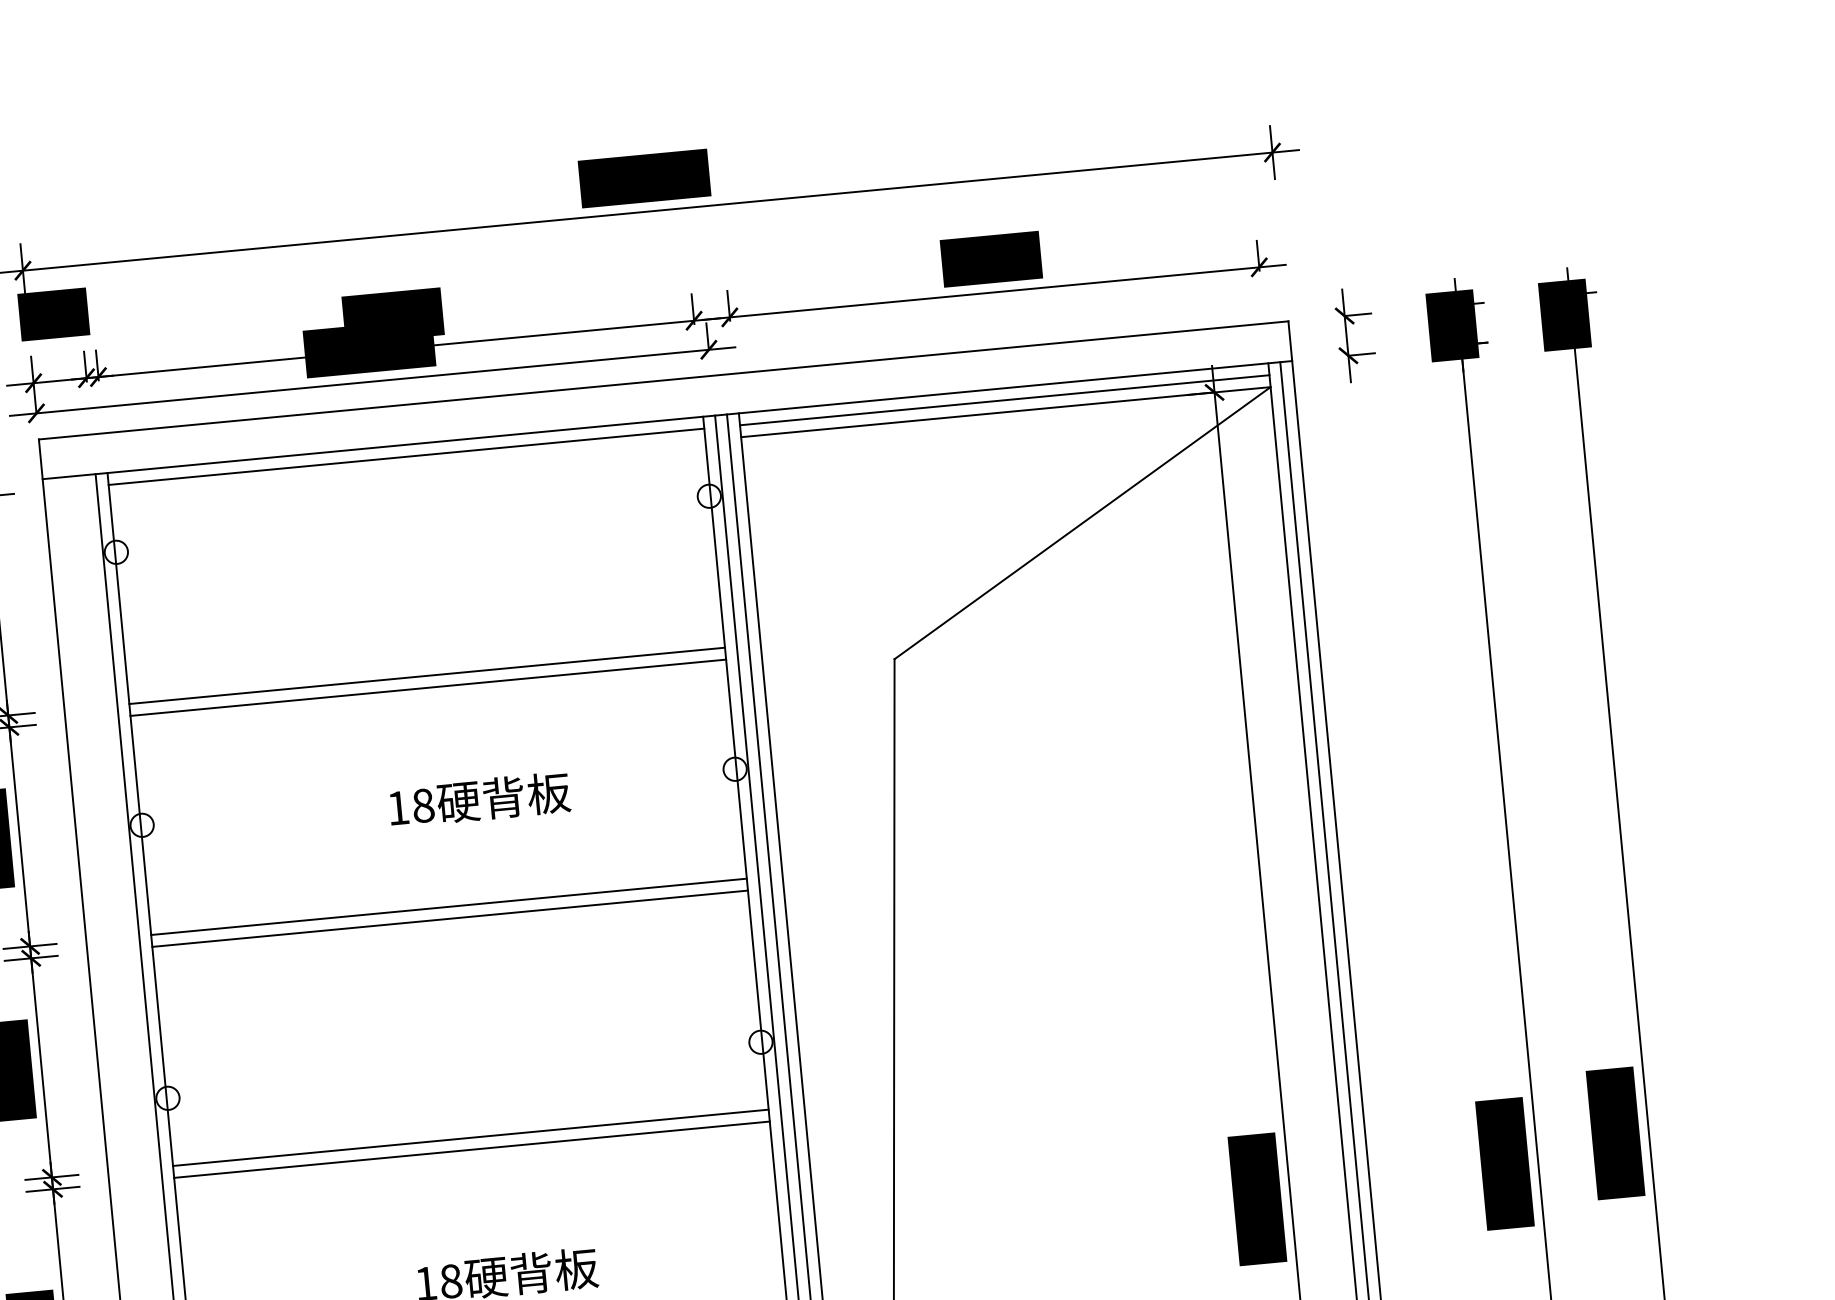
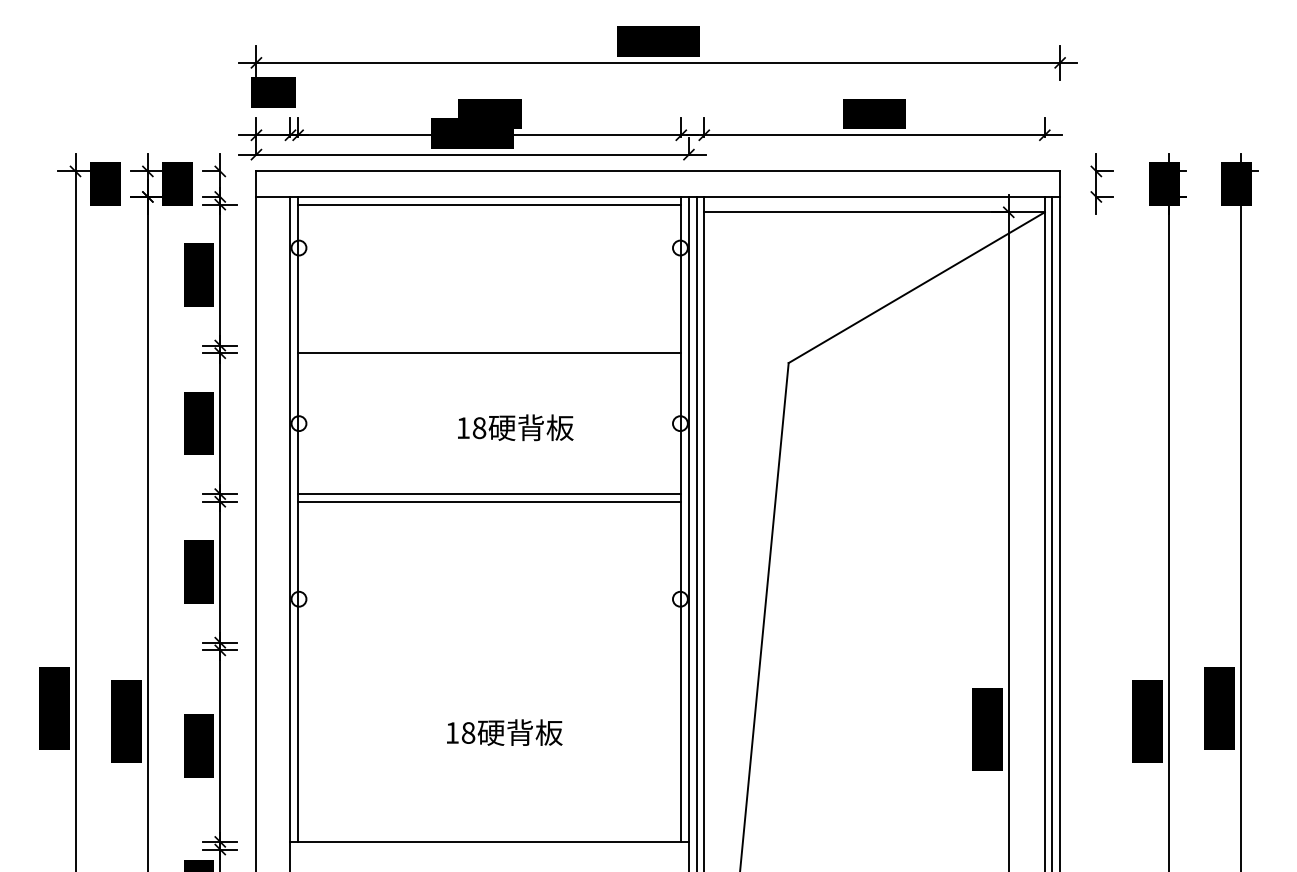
line: (1004, 400) -> (874, 204), removed
line: (426, 675) -> (489, 345), removed
line: (470, 1137) -> (489, 642), removed
line: (471, 1150) -> (489, 650), removed

